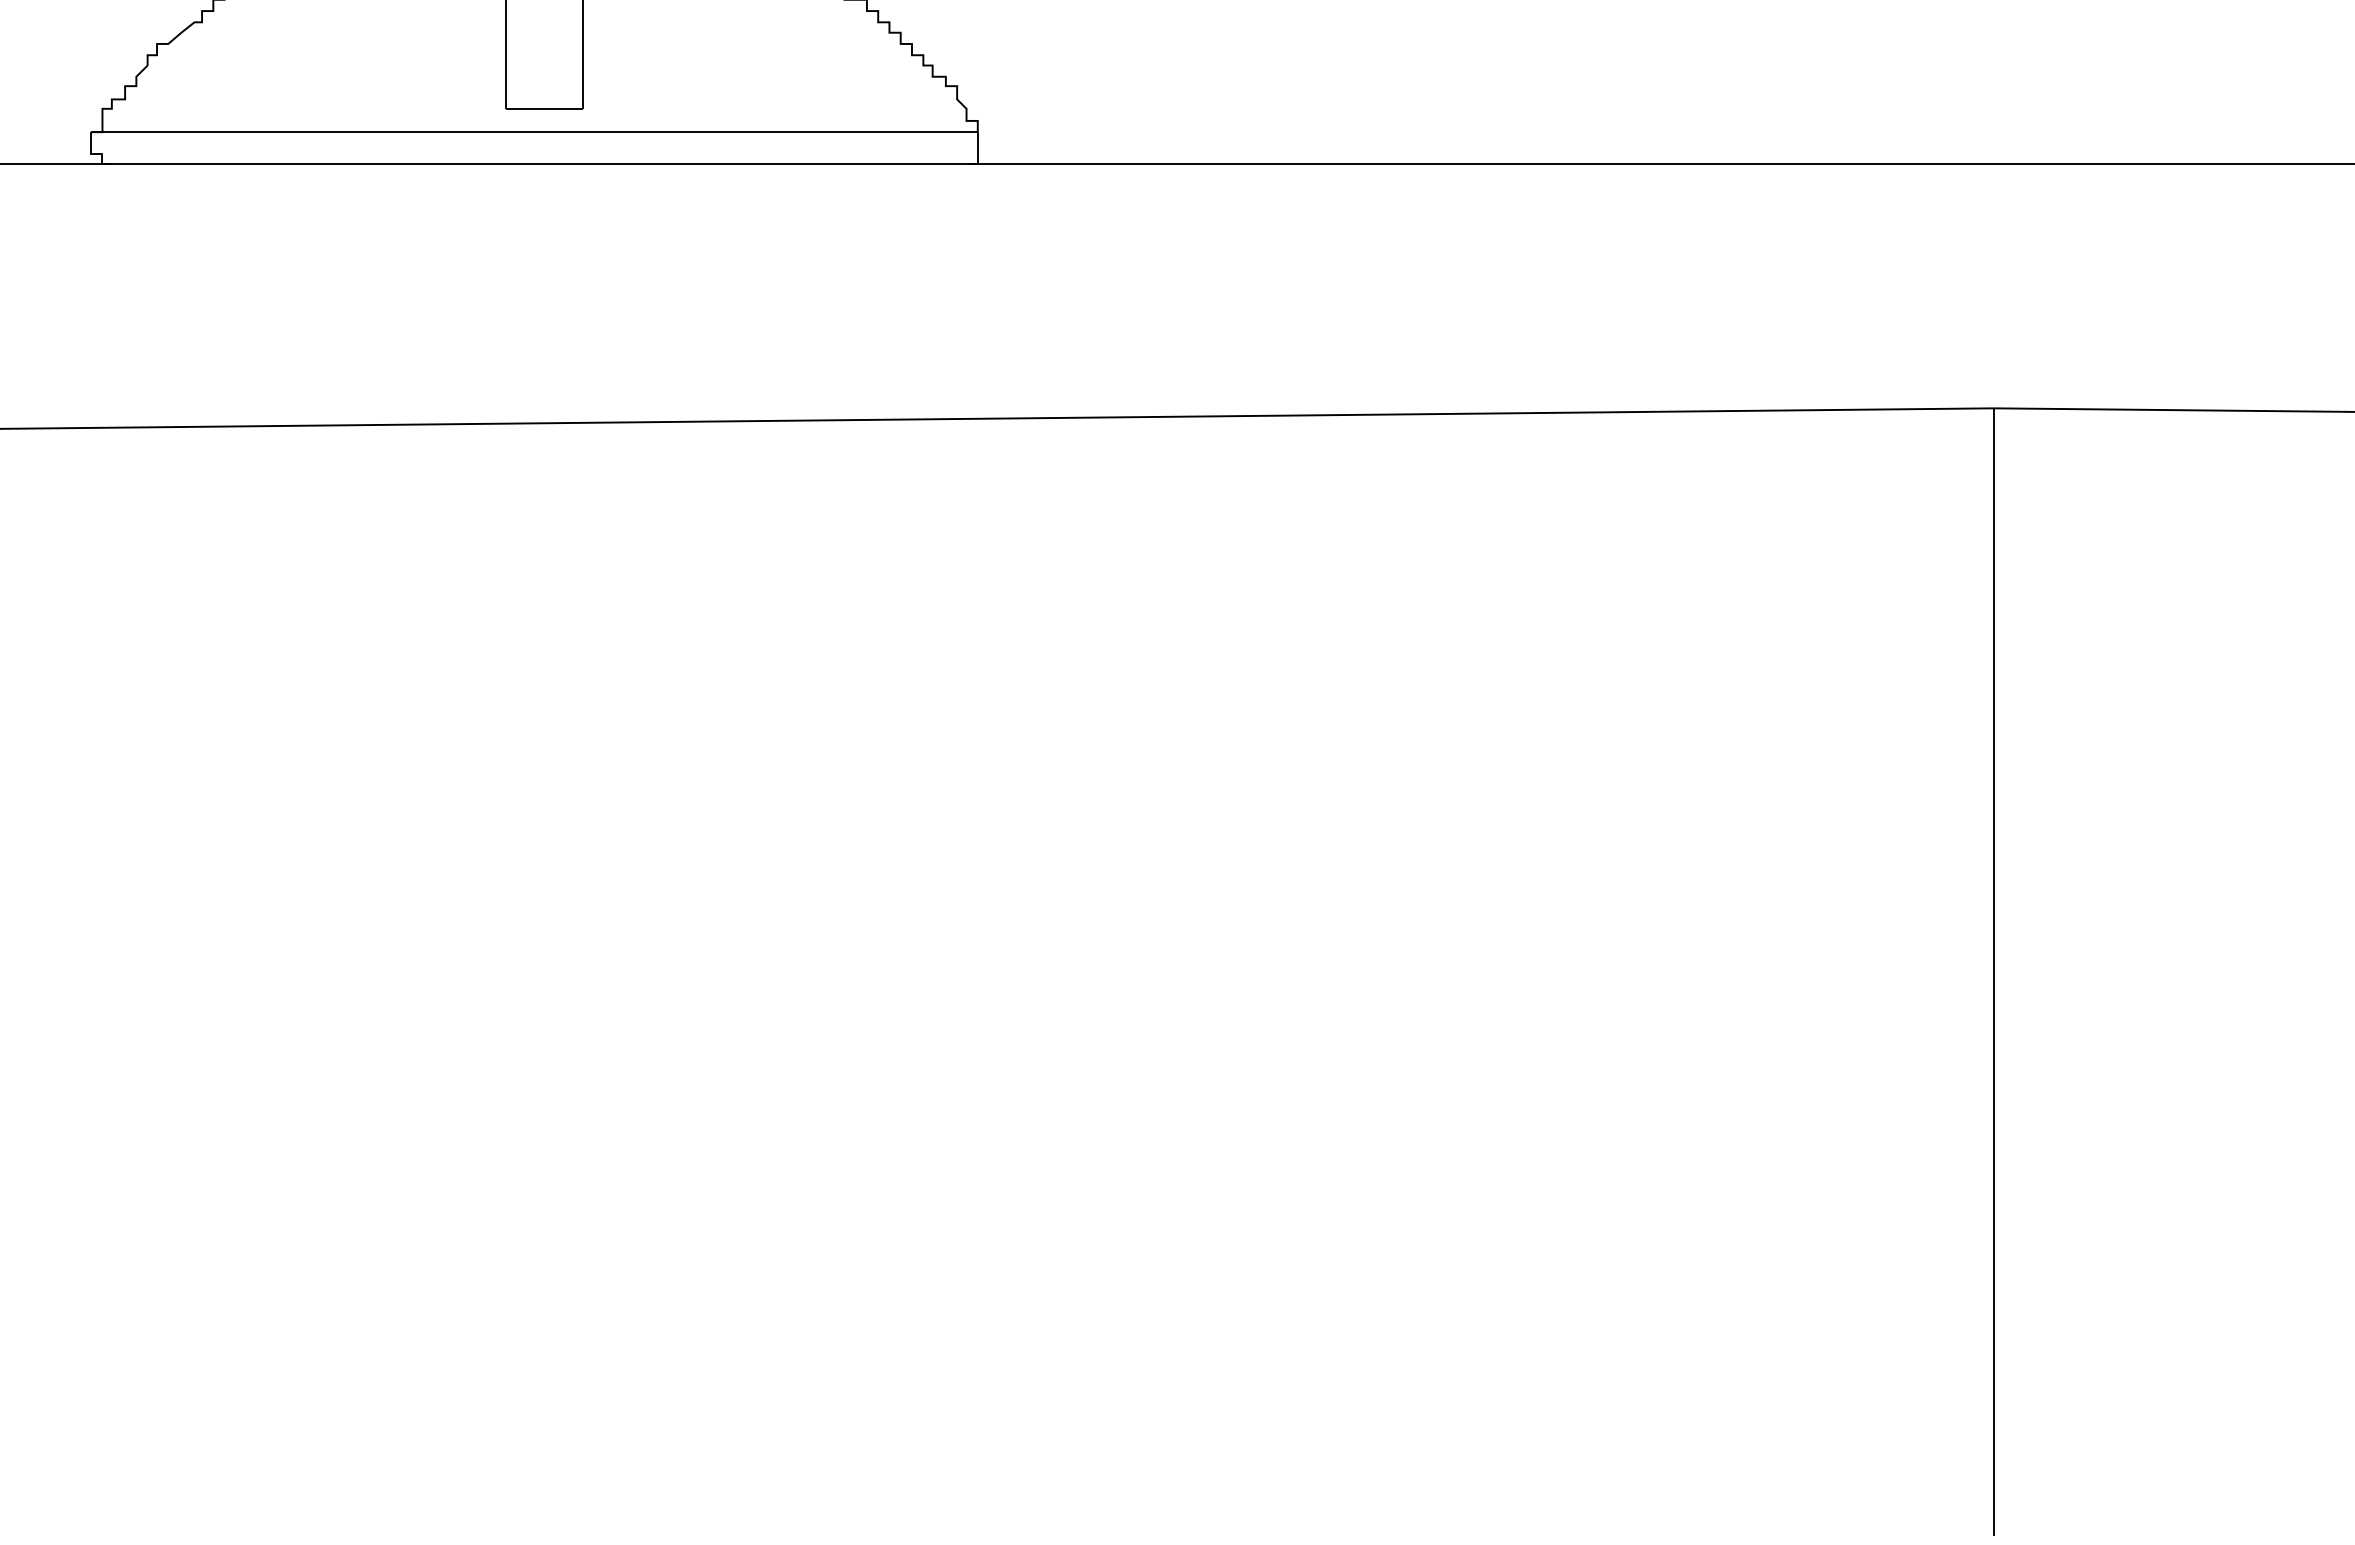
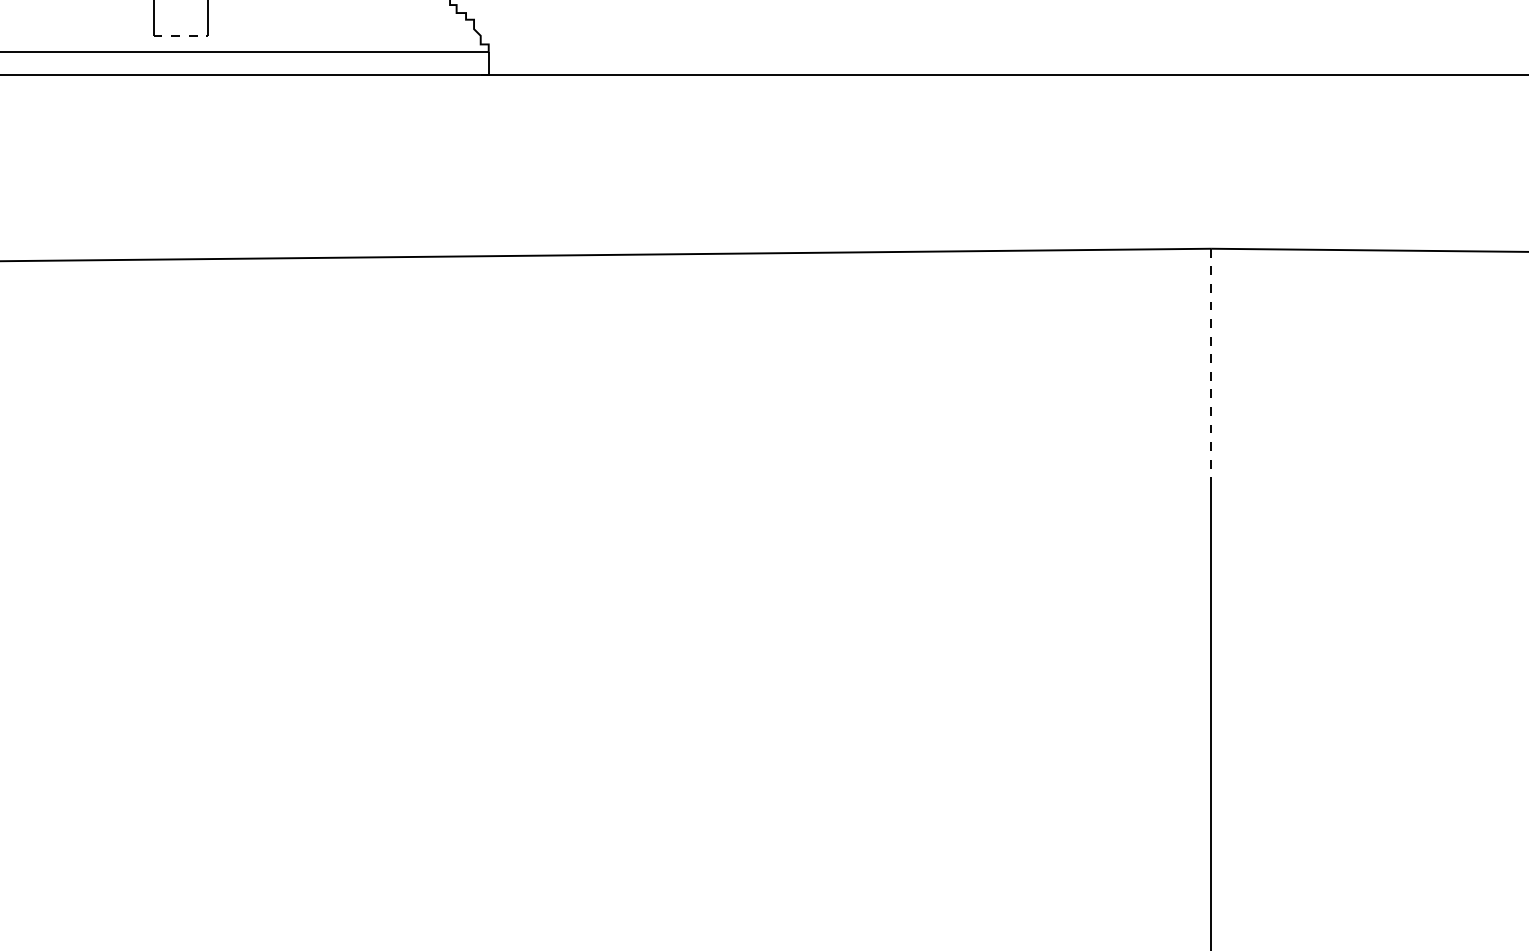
line: (544, 108) -> (180, 35), solid -> dashed
line: (1993, 569) -> (1210, 363), solid -> dashed

